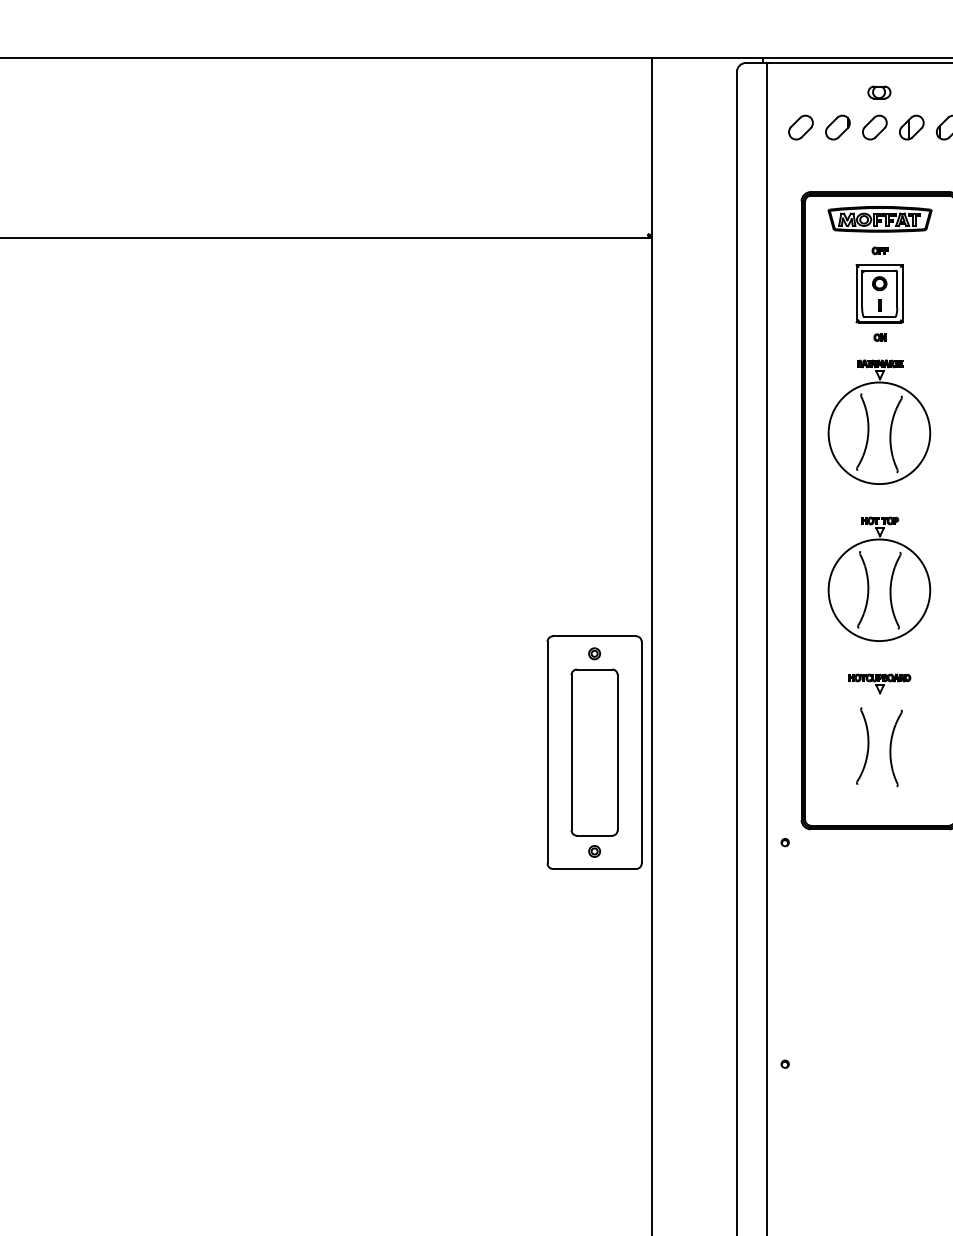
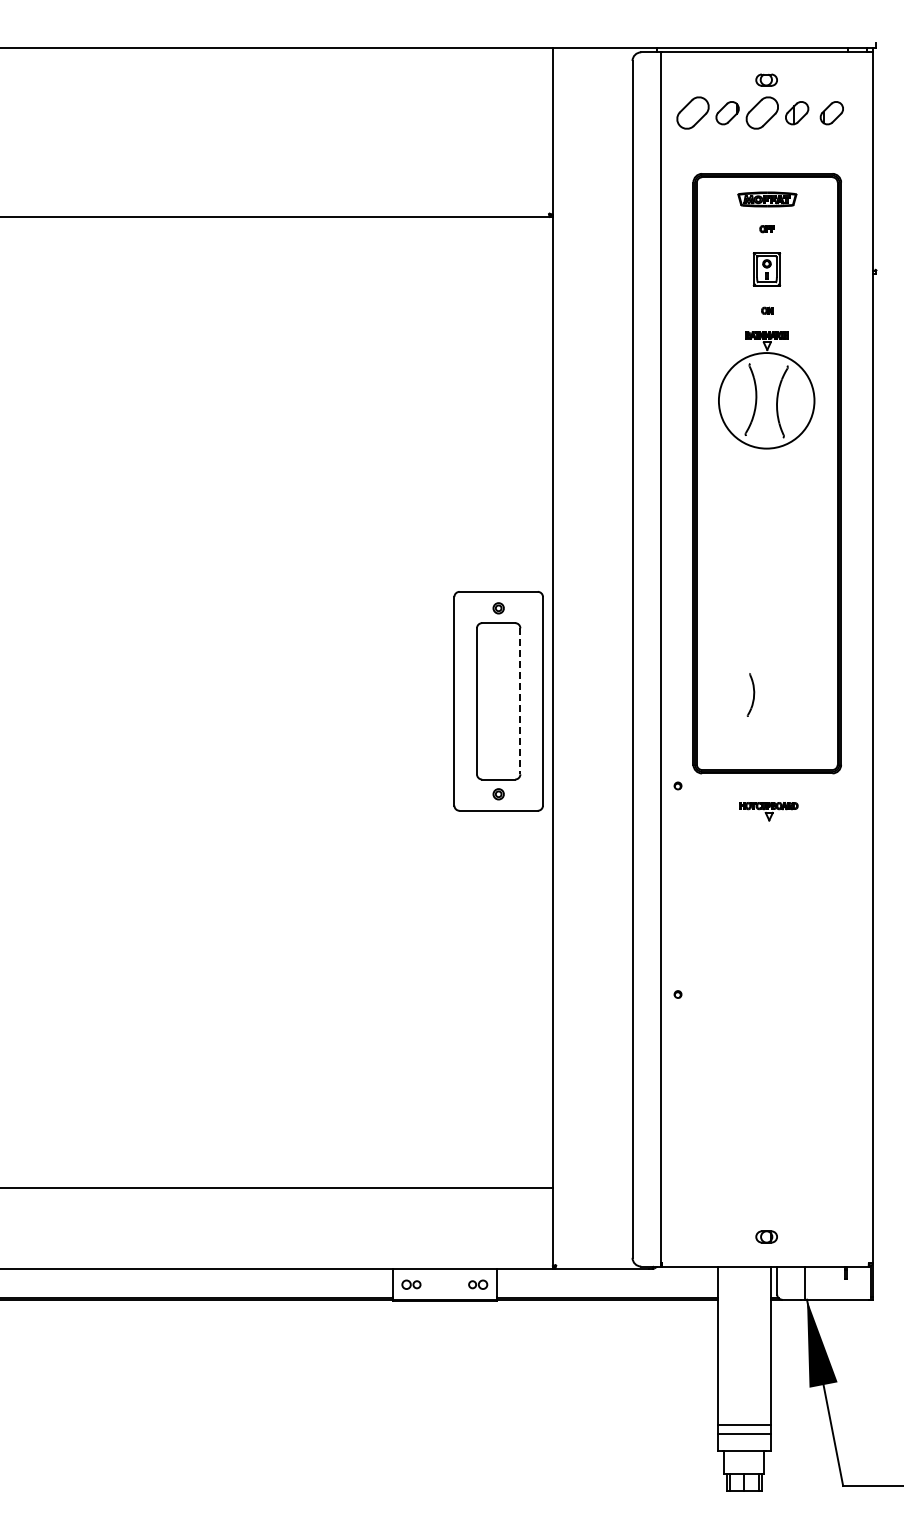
part: (800, 127) -> (692, 113), size x1.4
part: (874, 127) -> (762, 113), size x1.4
part: (880, 219) -> (767, 199), size x0.6
part: (879, 293) -> (766, 269), size x0.6
part: (879, 579) -> (766, 538), removed
part: (879, 683) -> (768, 811), moved
part: (862, 745) -> (750, 694), size x0.6
part: (896, 747) -> (782, 696), removed
line: (617, 752) -> (520, 701), solid -> dashed

